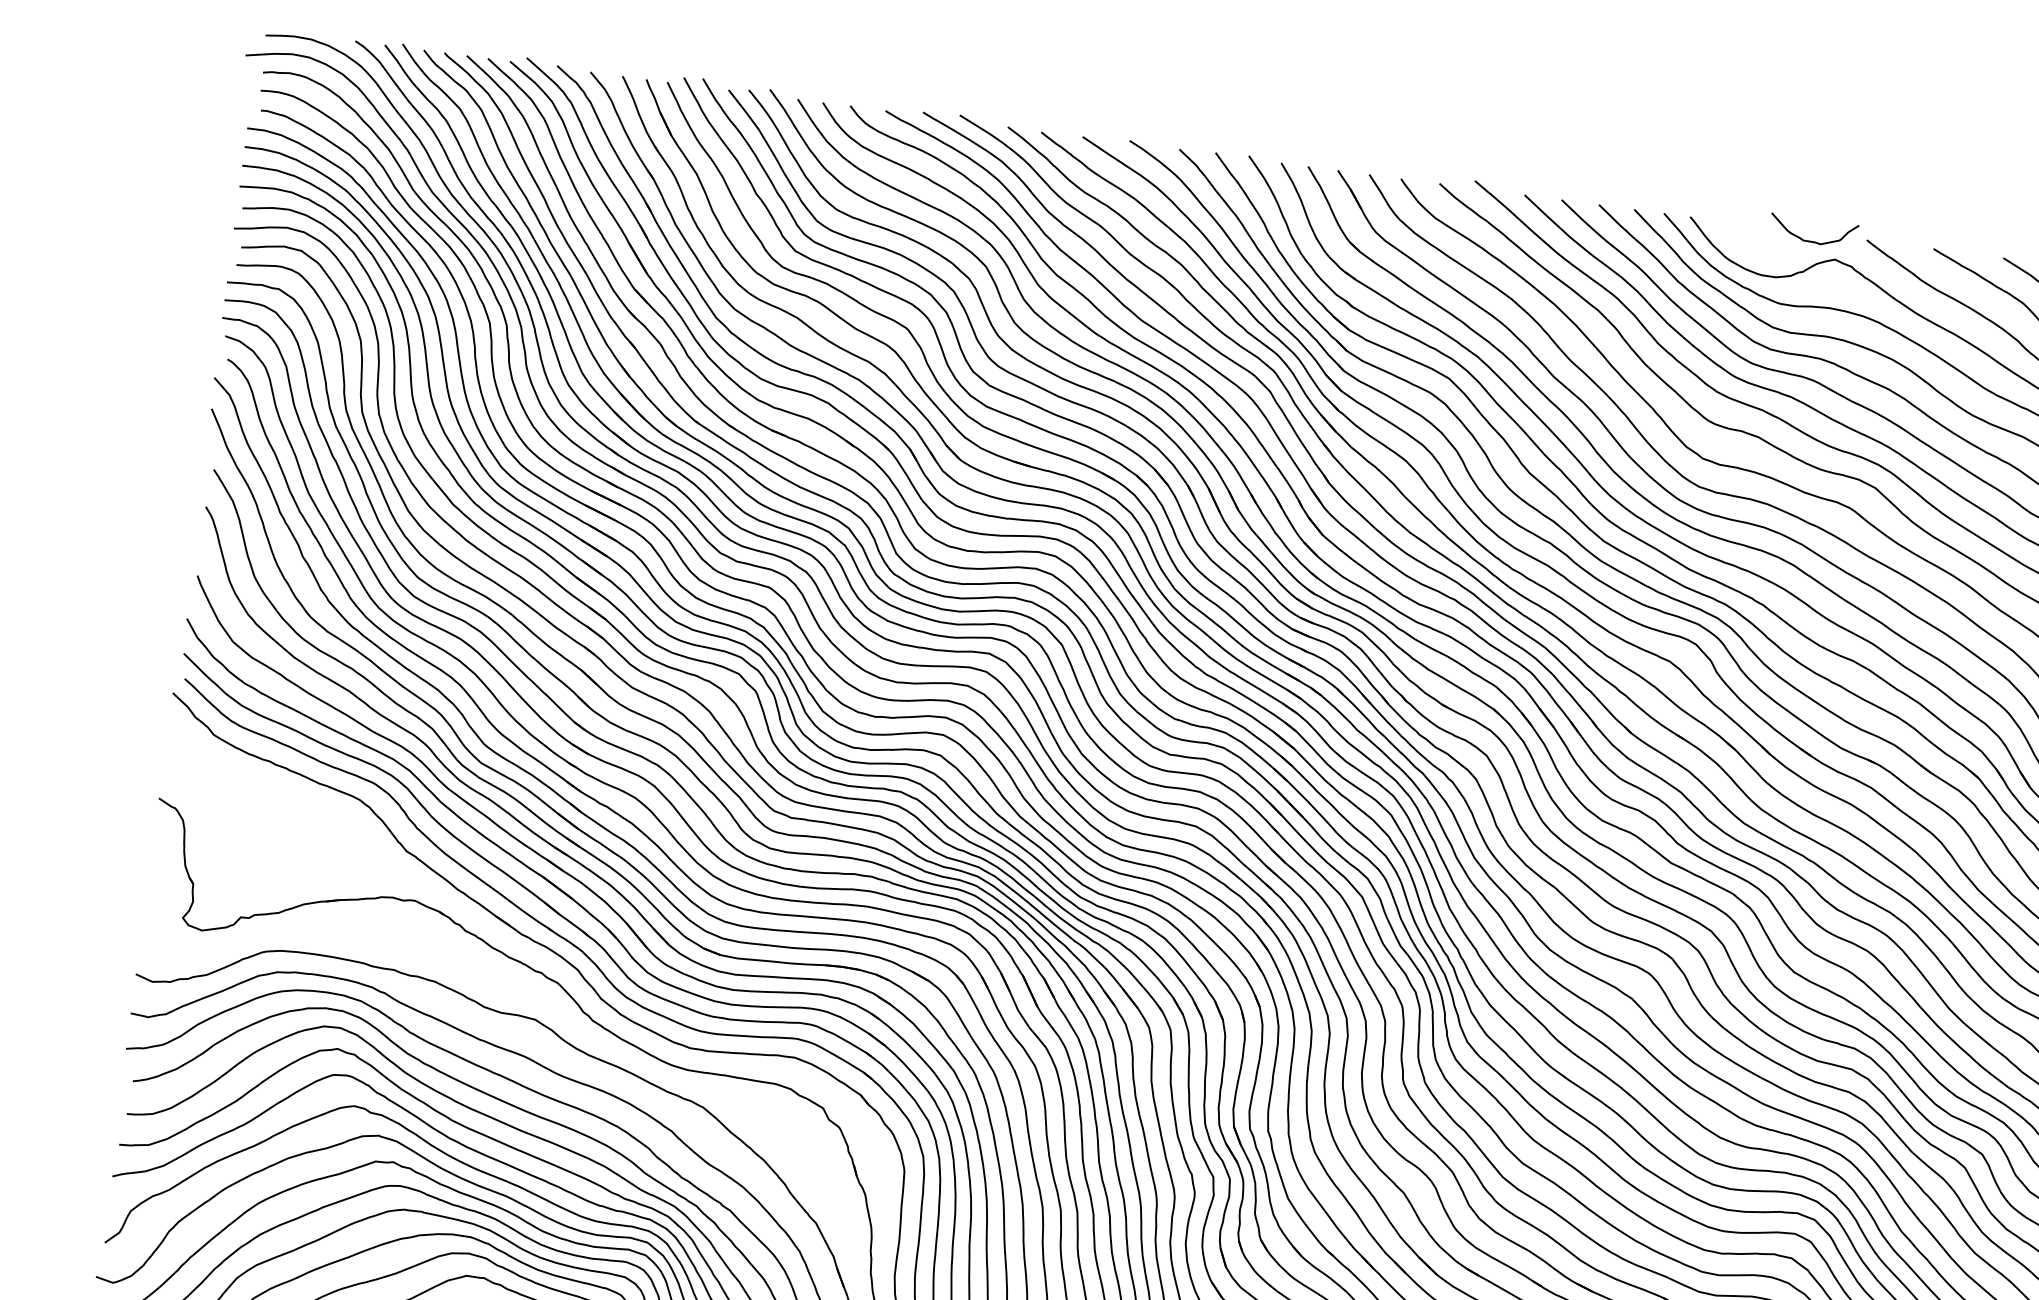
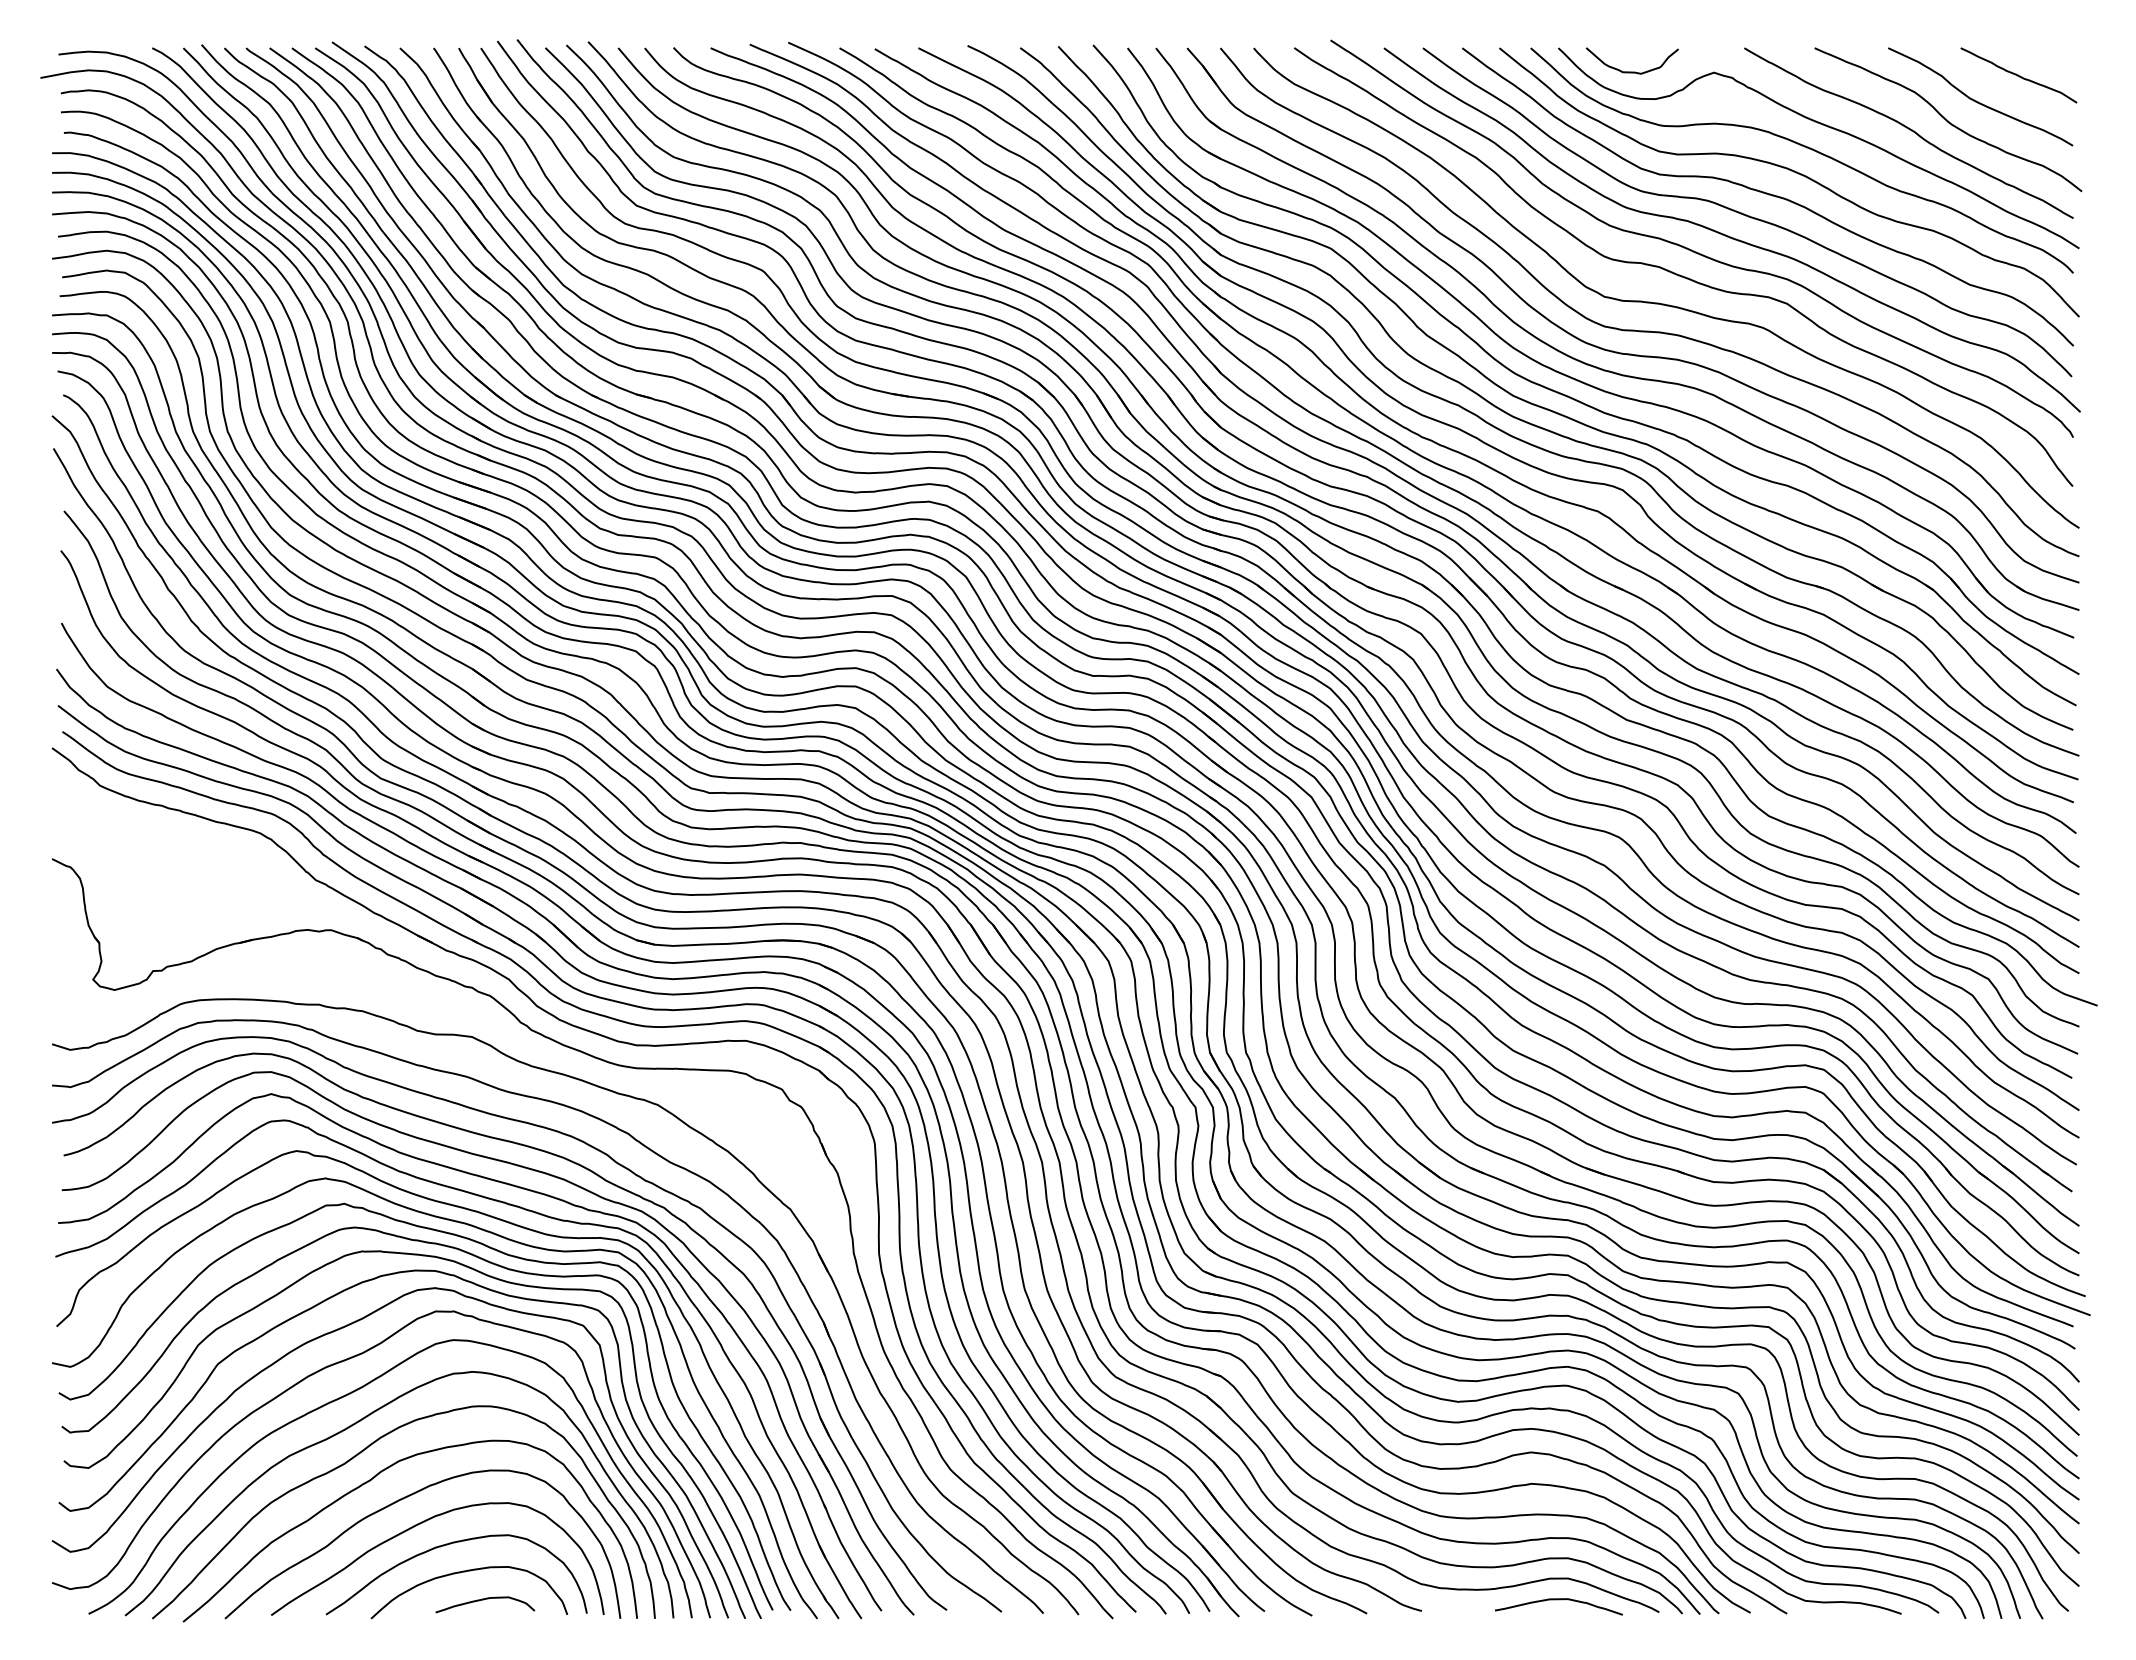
curve: (1811, 240) -> (1631, 71), moved

